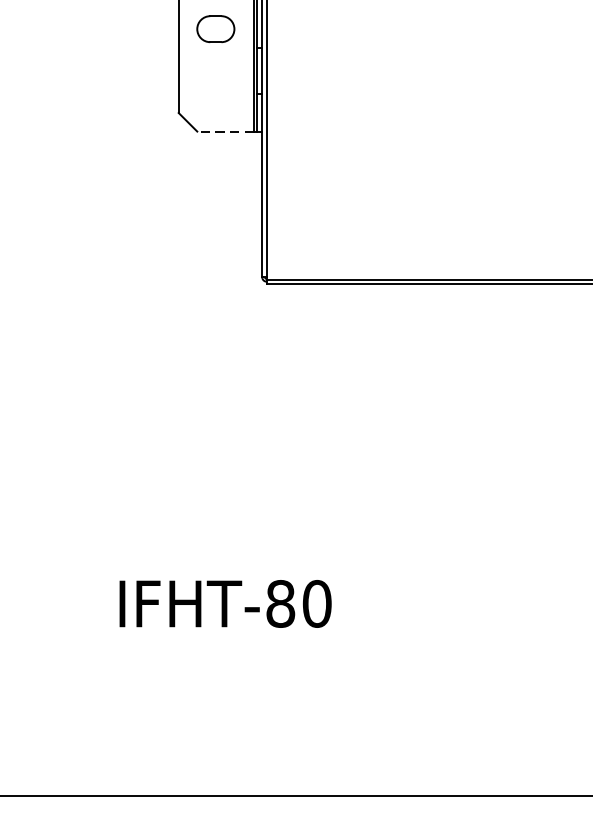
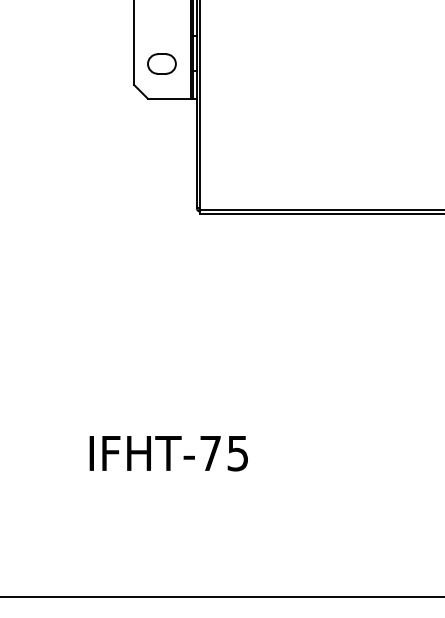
part: (215, 28) -> (161, 63), moved
line: (224, 131) -> (168, 98), dashed -> solid
text: (299, 604) -> (224, 453), IFHT-80 -> IFHT-75

